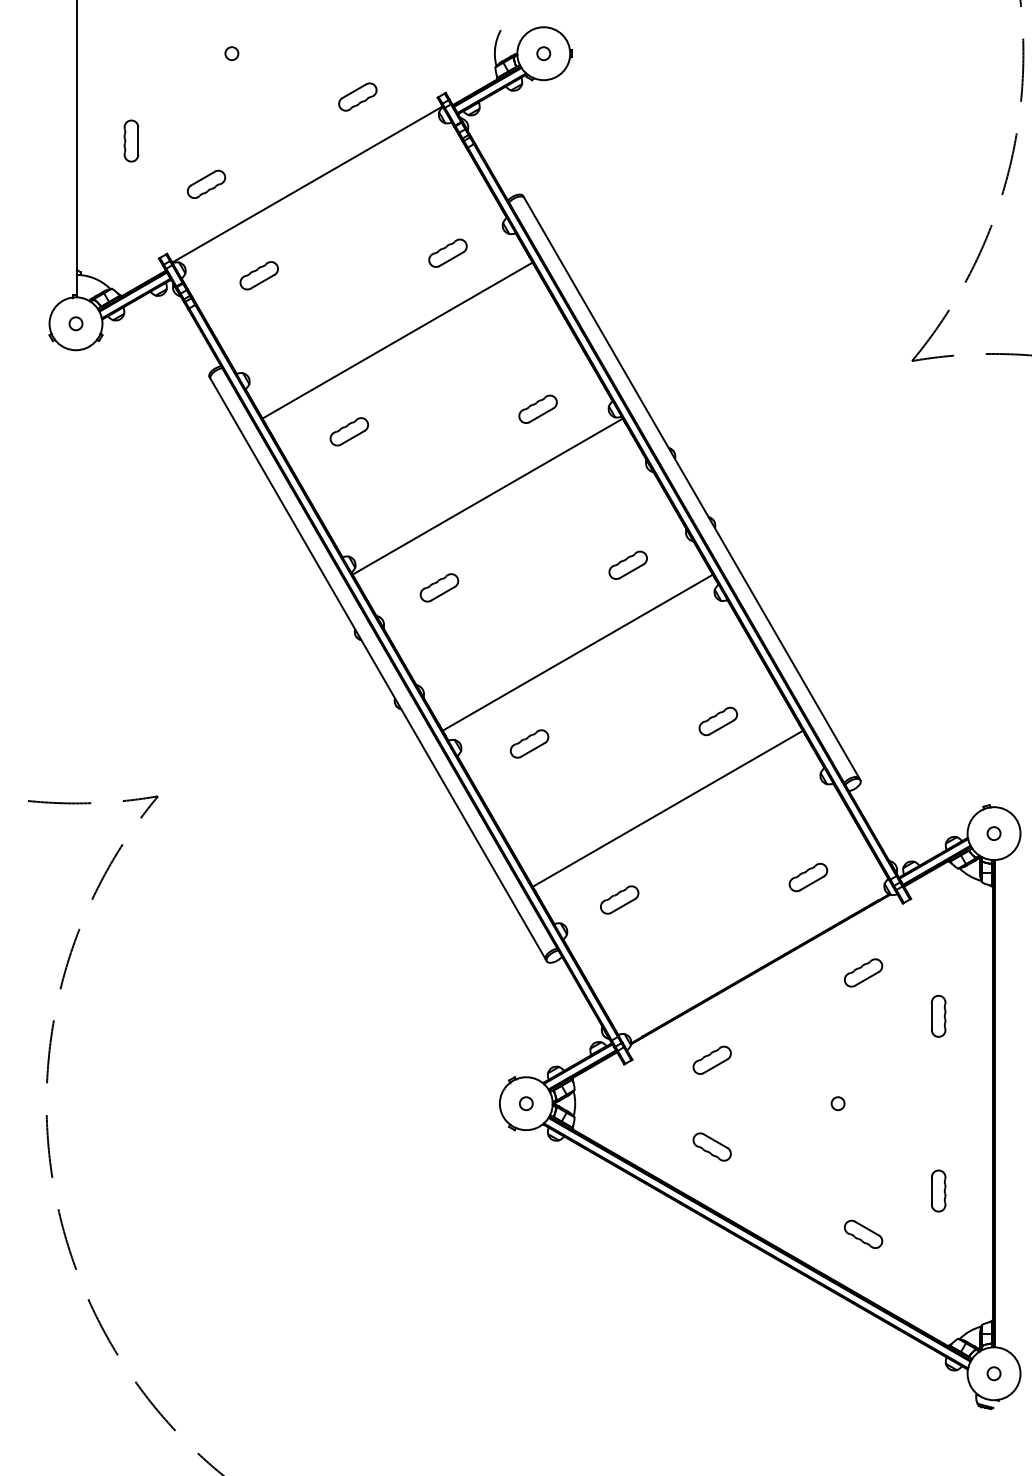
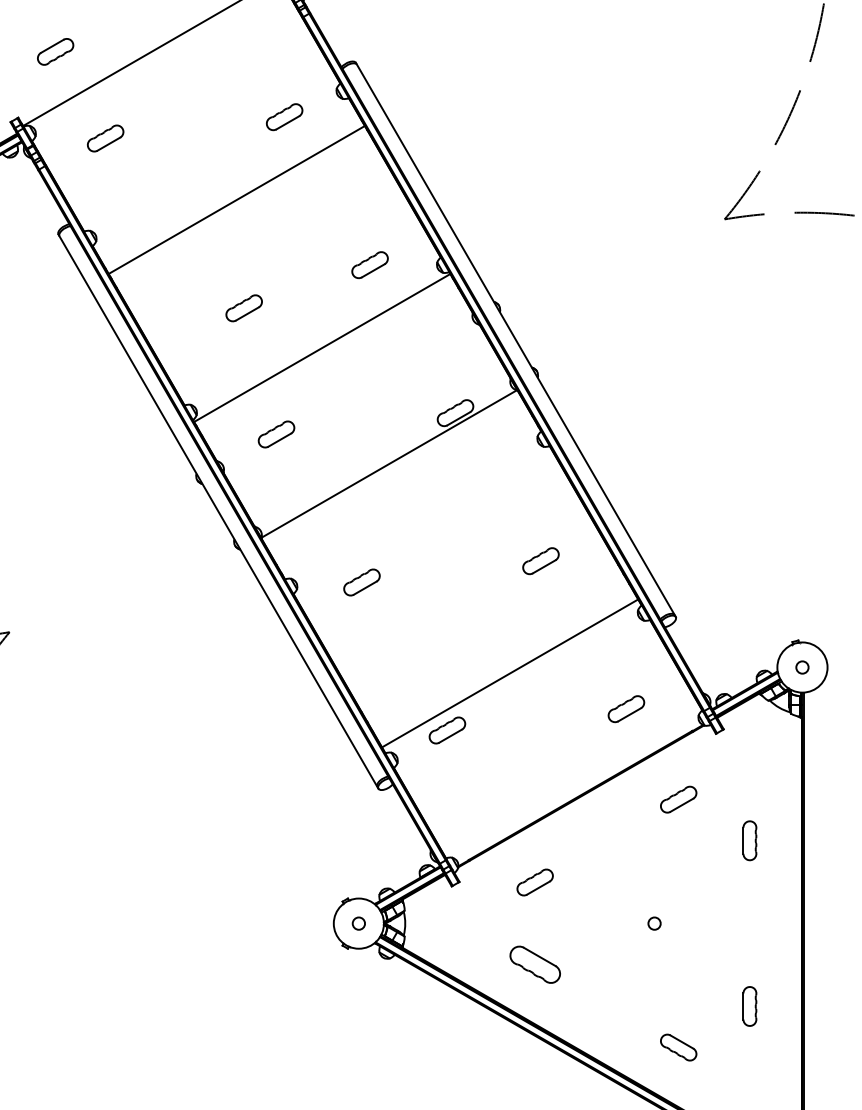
part: (348, 431) -> (243, 308), moved
line: (577, 652) -> (389, 463), moved
line: (667, 808) -> (509, 673), moved
part: (711, 1146) -> (534, 964), size x1.4

